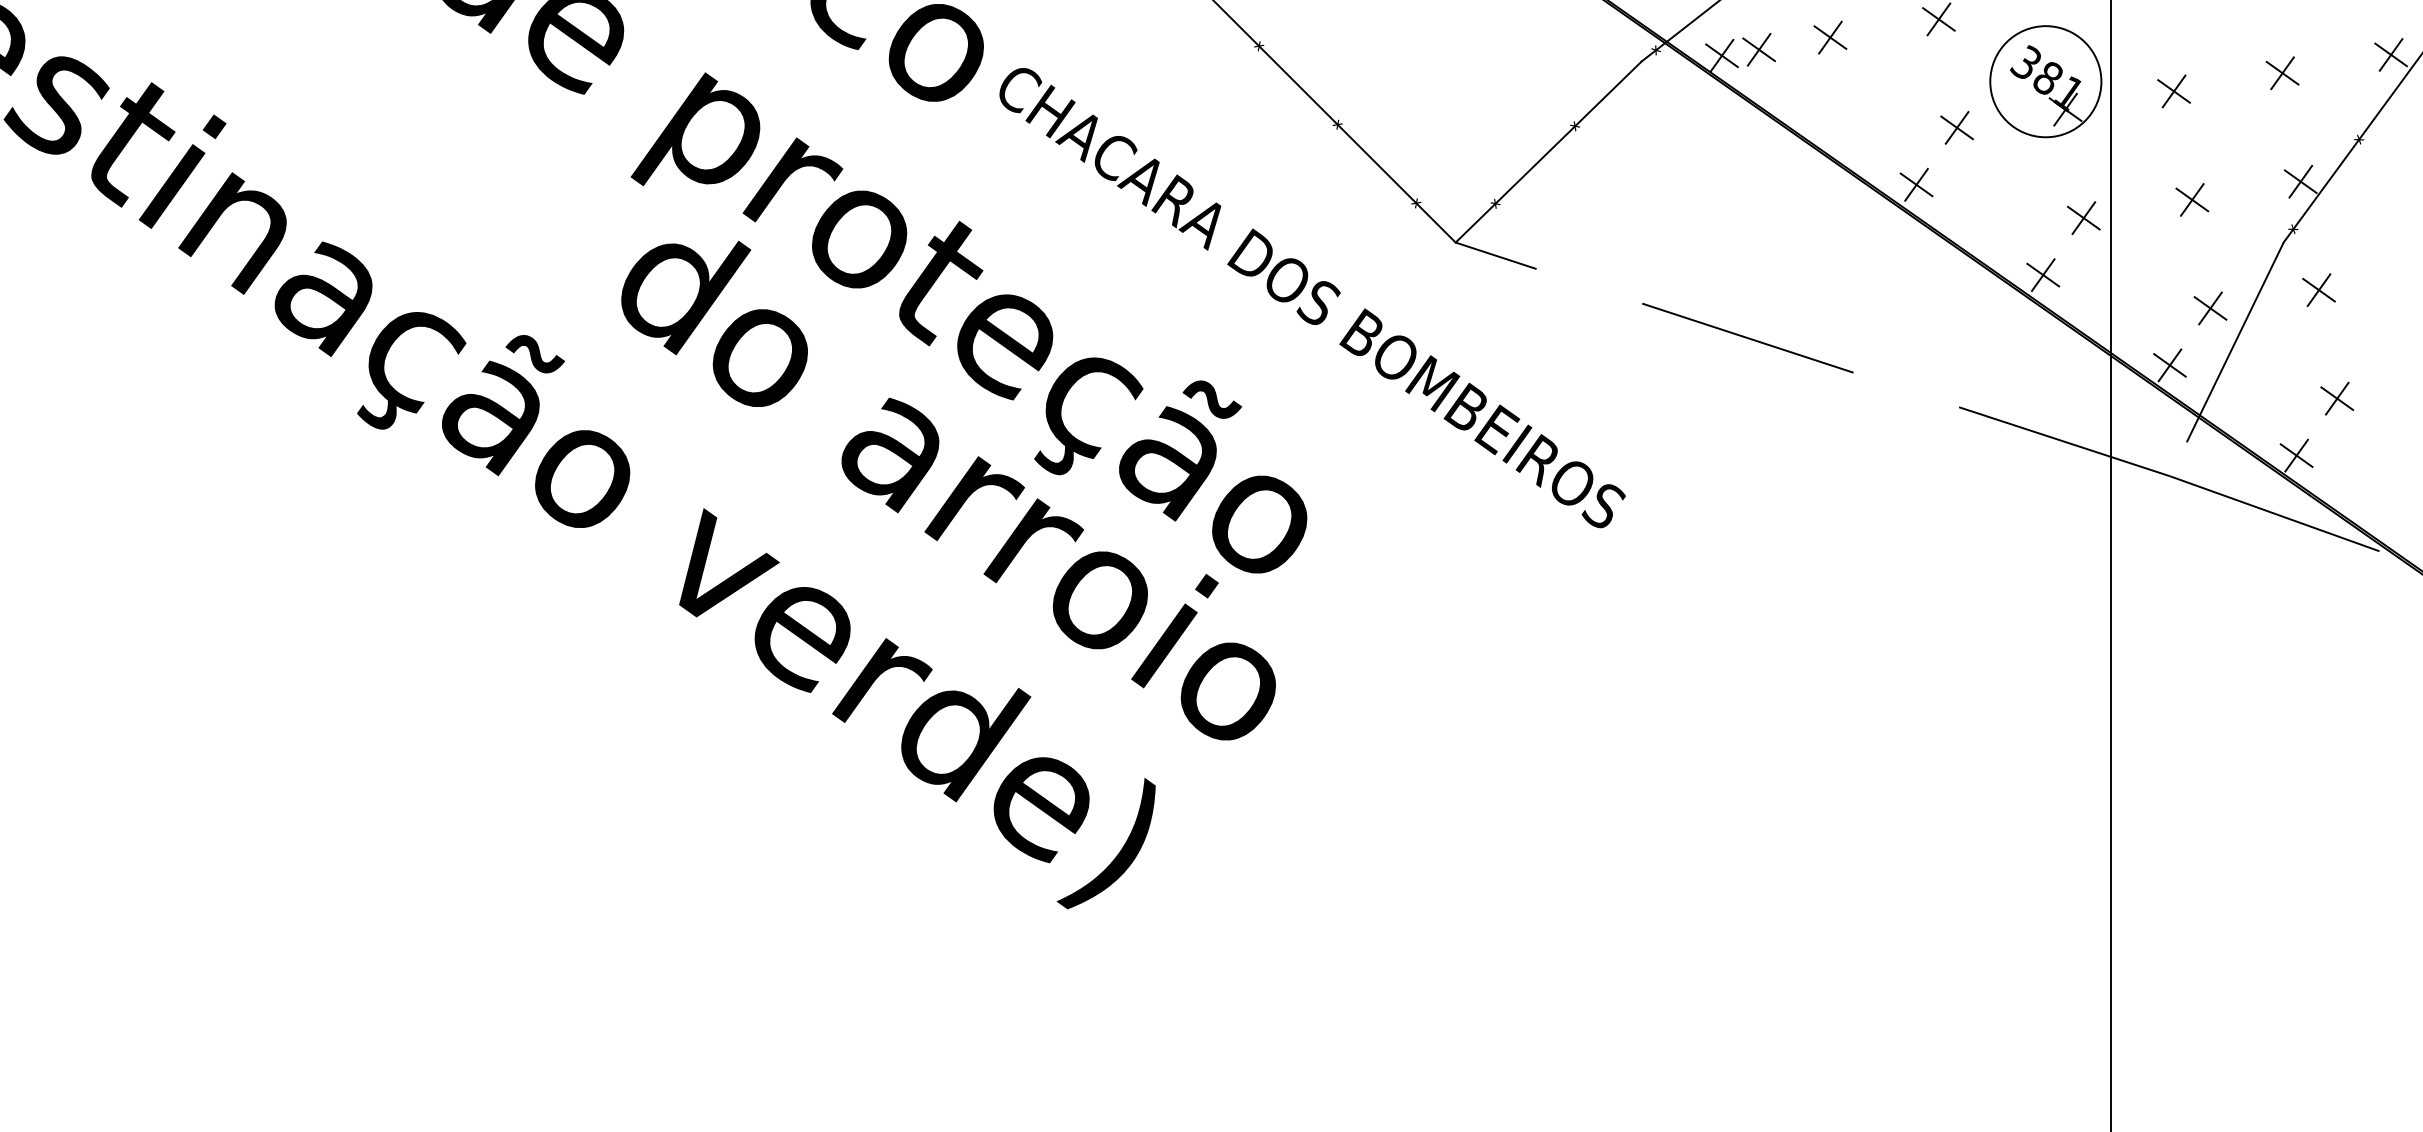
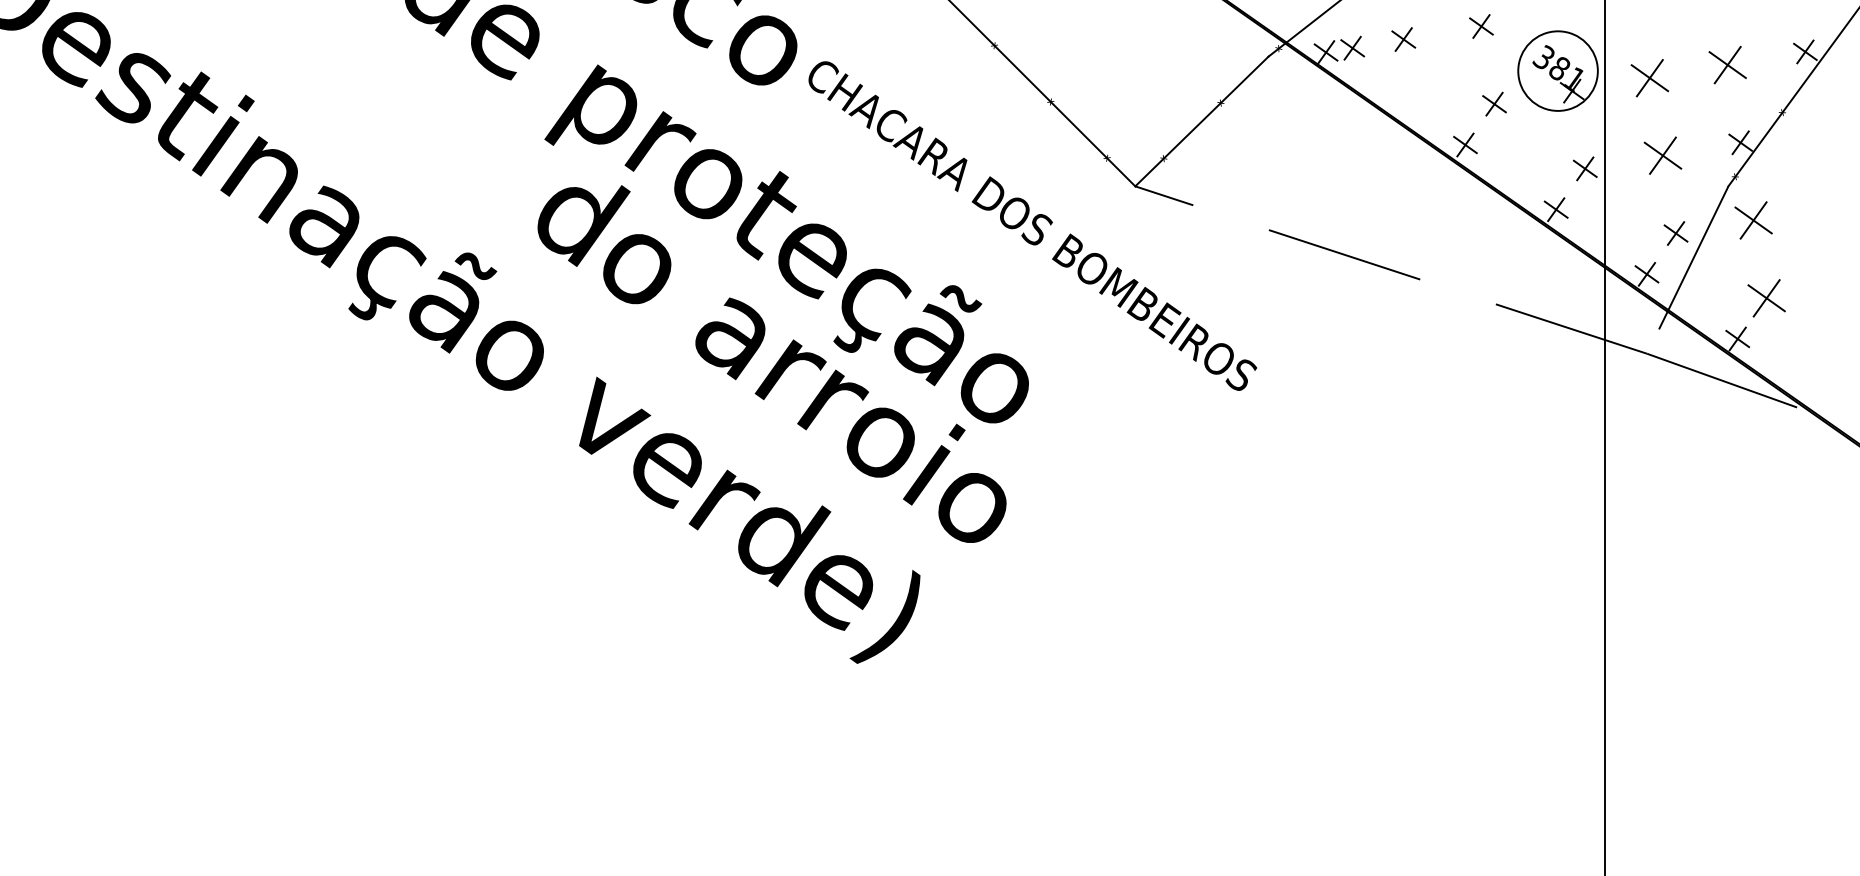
part: (2282, 72) -> (1727, 64), size x1.6
part: (2173, 90) -> (1649, 77), size x1.6
part: (2191, 199) -> (1662, 155), size x1.6
part: (2318, 290) -> (1753, 220), size x1.6
part: (2336, 397) -> (1766, 297), size x1.6

